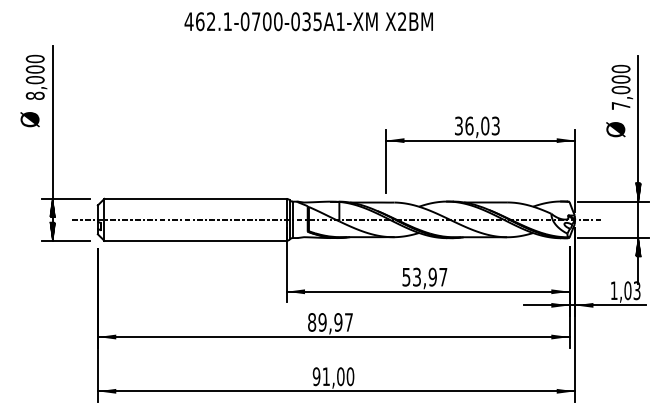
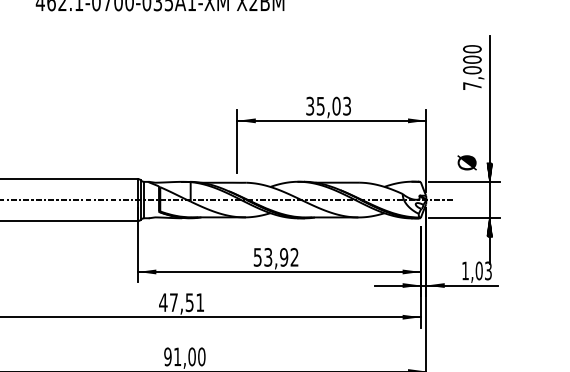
text: (469, 125) -> (320, 105), 36,03 -> 35,03
text: (615, 129) -> (466, 162), moved
text: (443, 276) -> (294, 256), 53,97 -> 53,92
text: (329, 322) -> (180, 302), 89,97 -> 47,51

